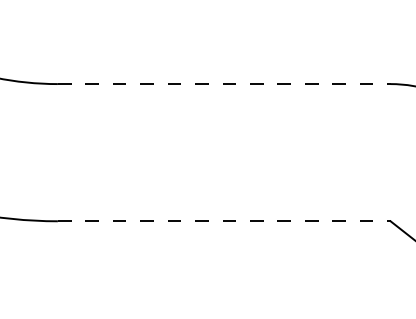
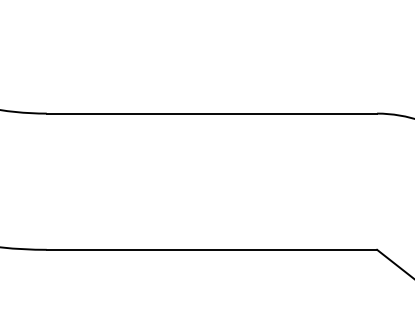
line: (224, 83) -> (212, 113), dashed -> solid
line: (224, 220) -> (212, 249), dashed -> solid

